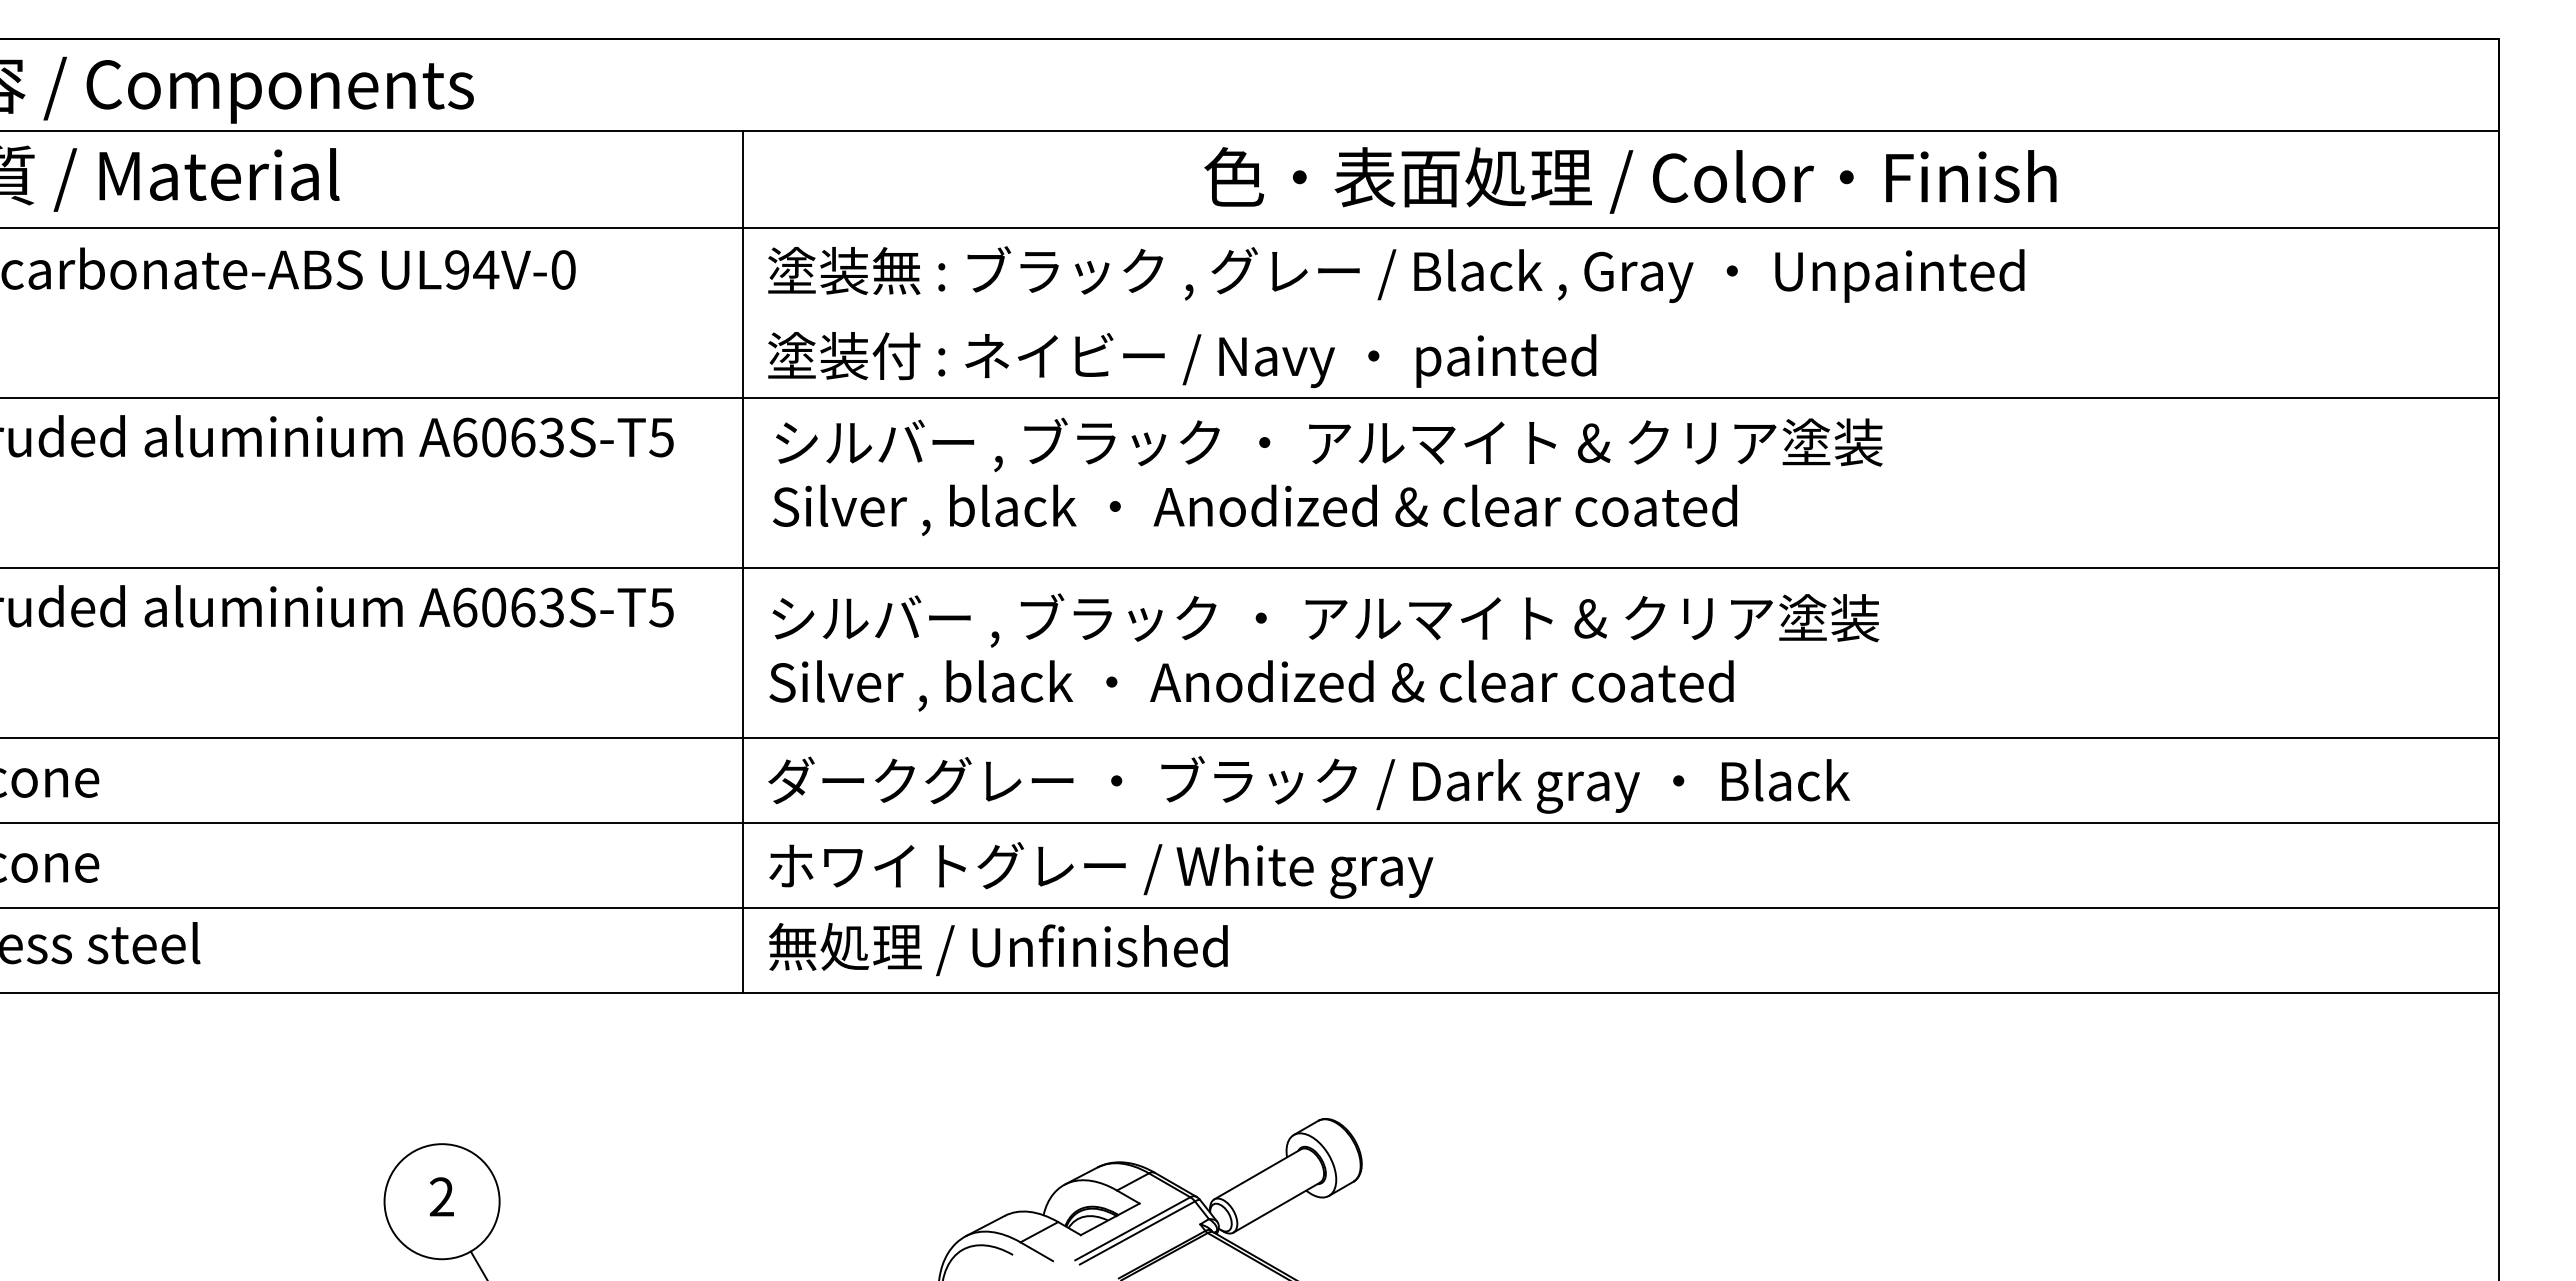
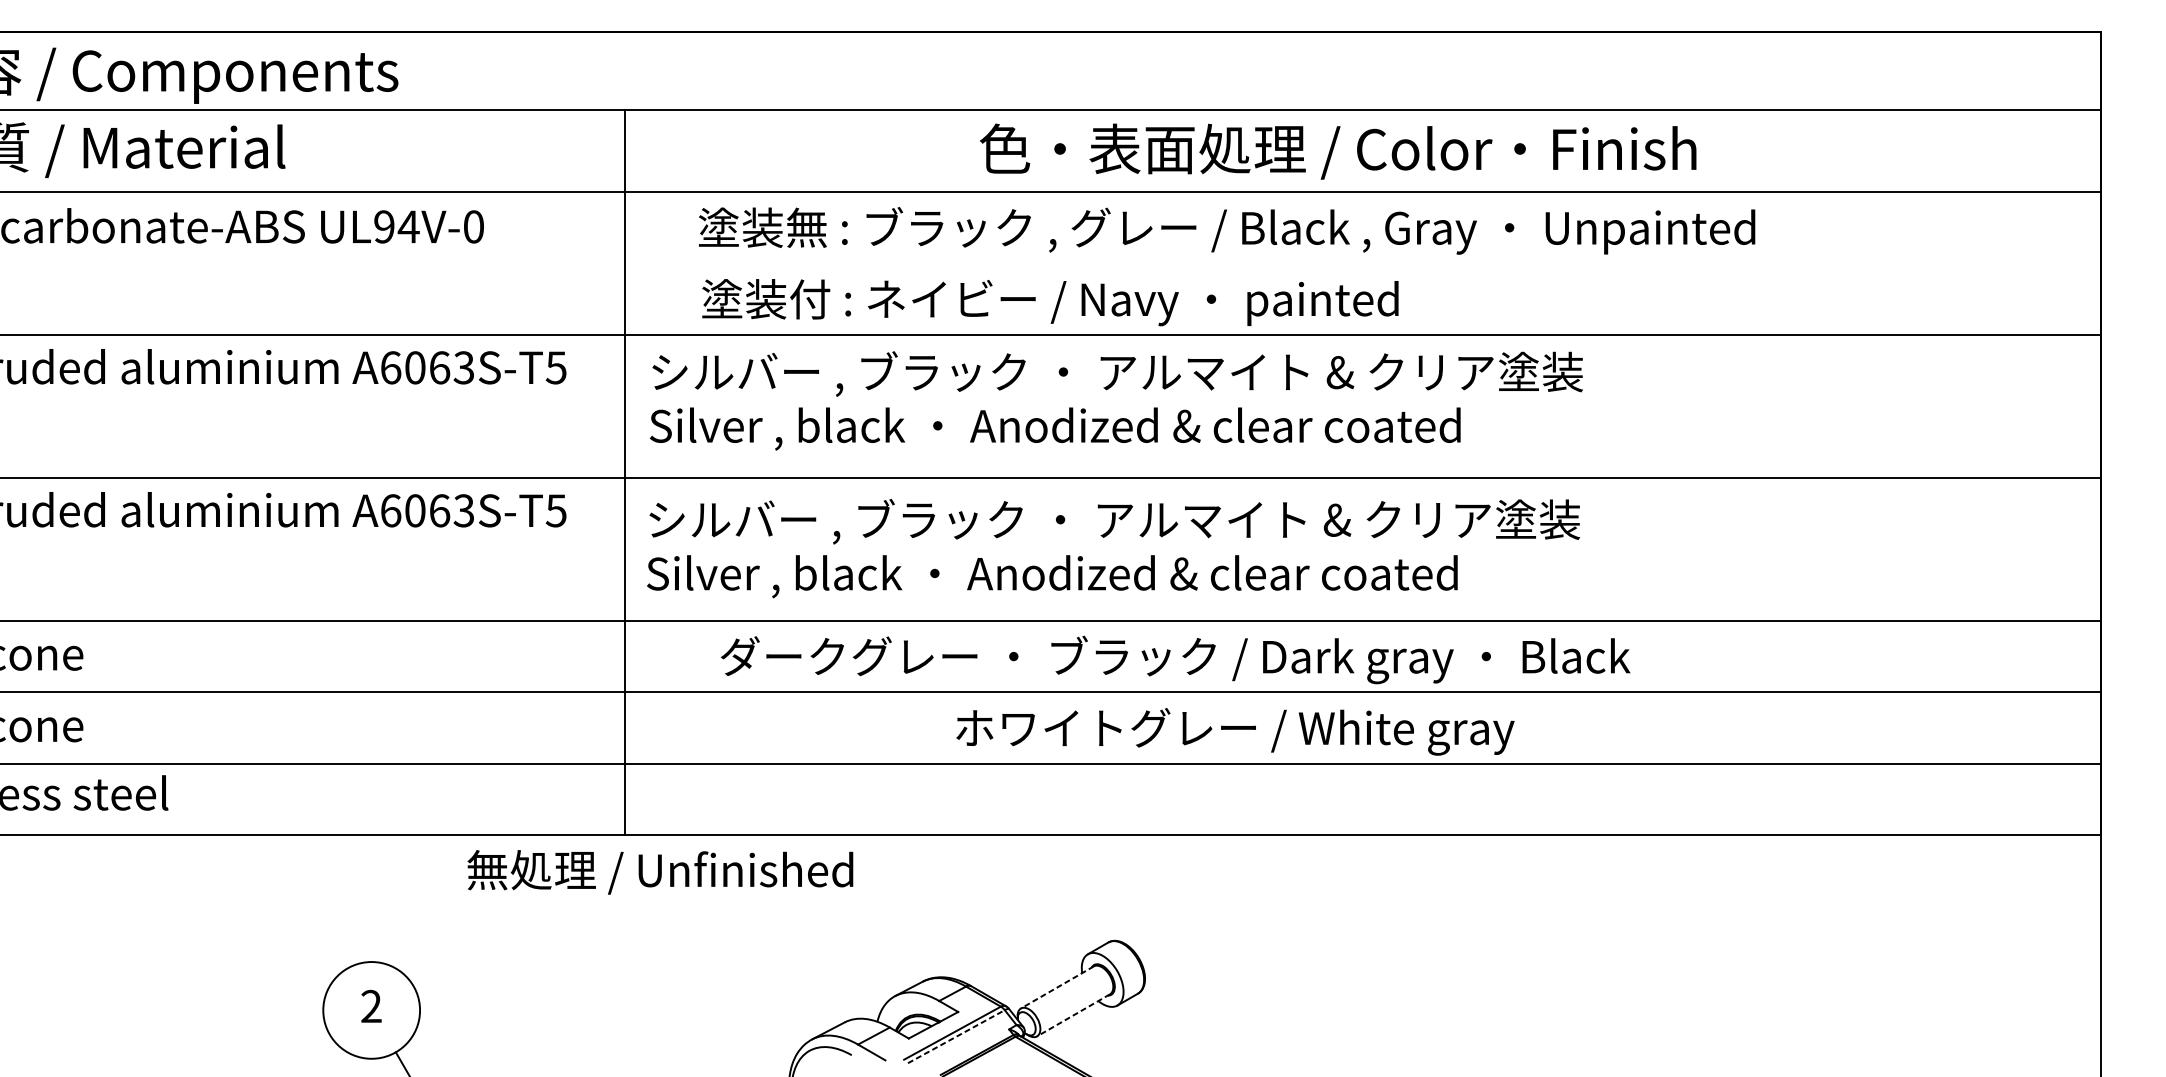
text: (1630, 180) -> (1338, 151), moved
text: (1396, 274) -> (1227, 230), moved
text: (1182, 360) -> (1050, 303), moved
text: (1308, 784) -> (1175, 659), moved
text: (1101, 870) -> (1235, 731), moved
text: (998, 949) -> (660, 872), moved
line: (1257, 1174) -> (1057, 987), solid -> dashed
line: (1276, 1207) -> (1073, 1015), solid -> dashed
line: (1137, 1232) -> (956, 1036), solid -> dashed

